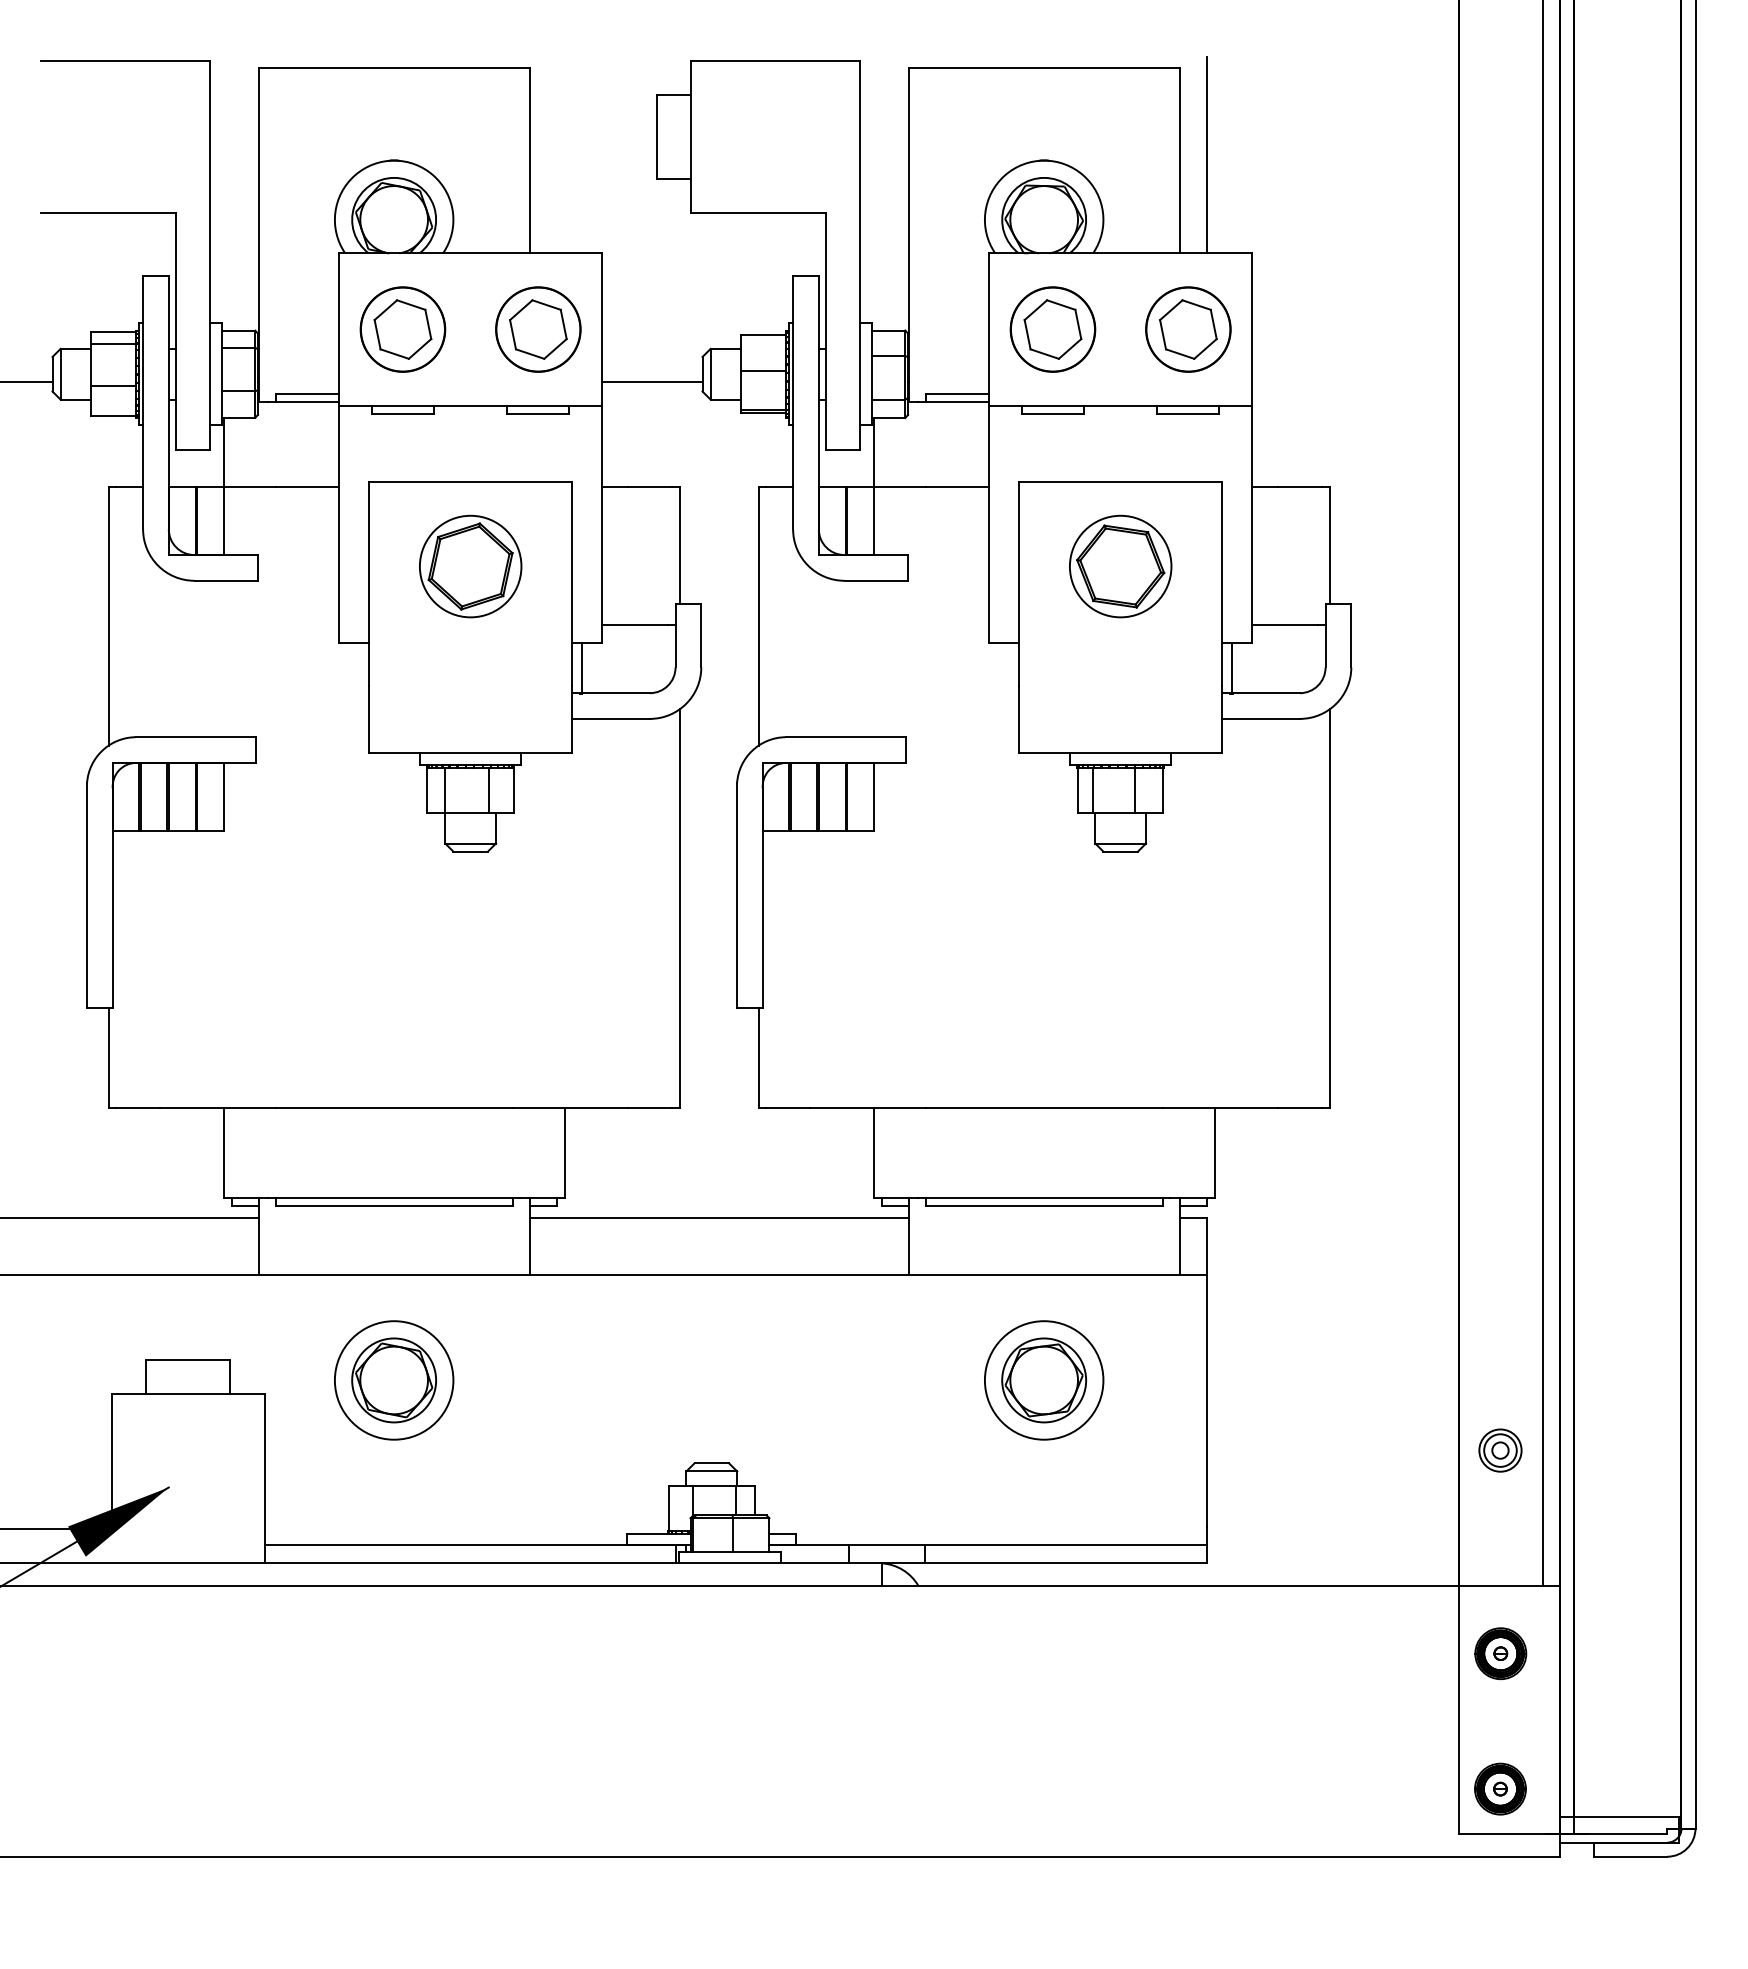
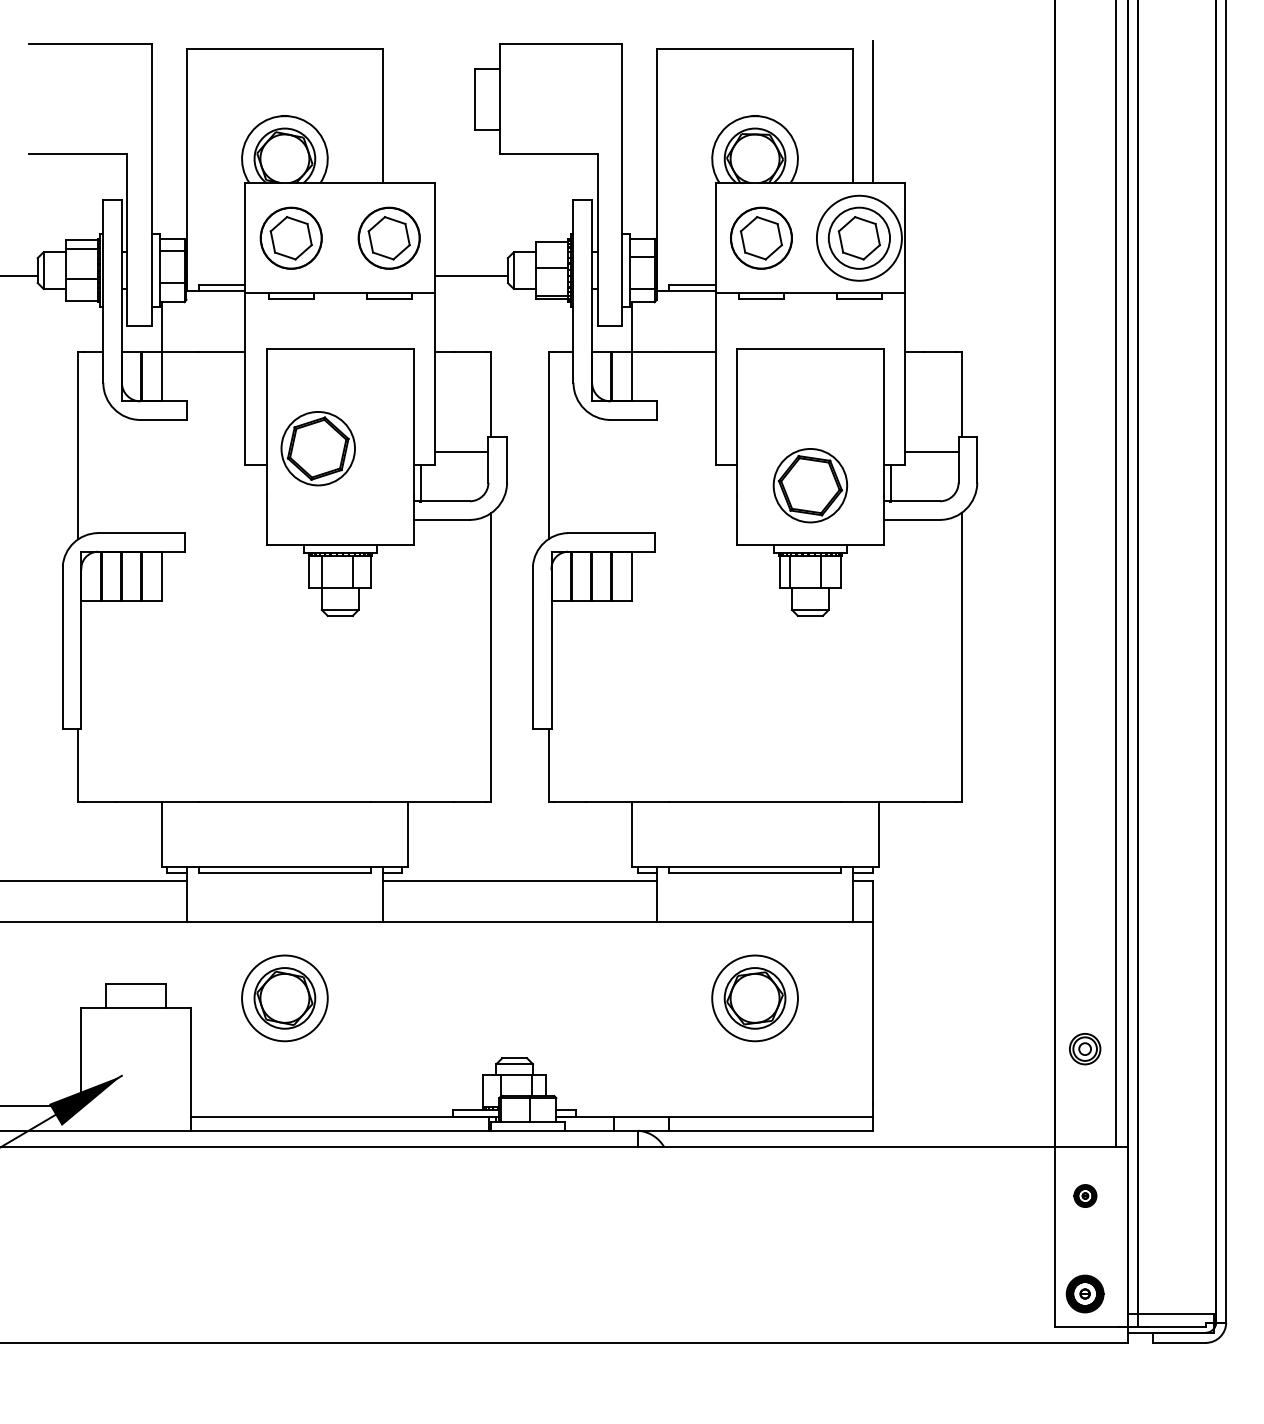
circle: (1188, 328) -> (859, 237), size x1.4
part: (469, 566) -> (317, 448), moved
part: (1120, 566) -> (810, 485), moved
part: (1500, 1652) -> (1085, 1195), size x0.6

